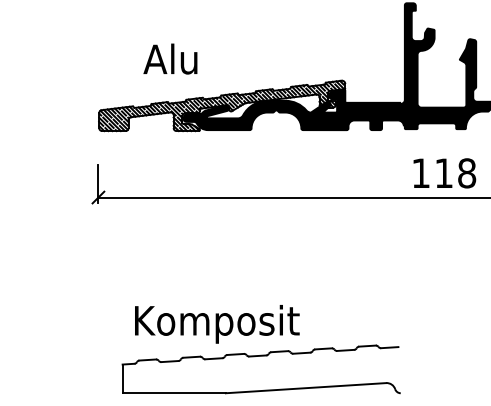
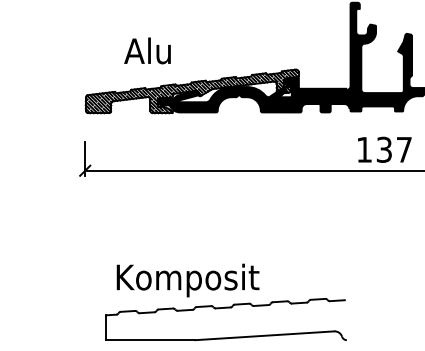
text: (455, 173) -> (394, 149), 118 -> 137

